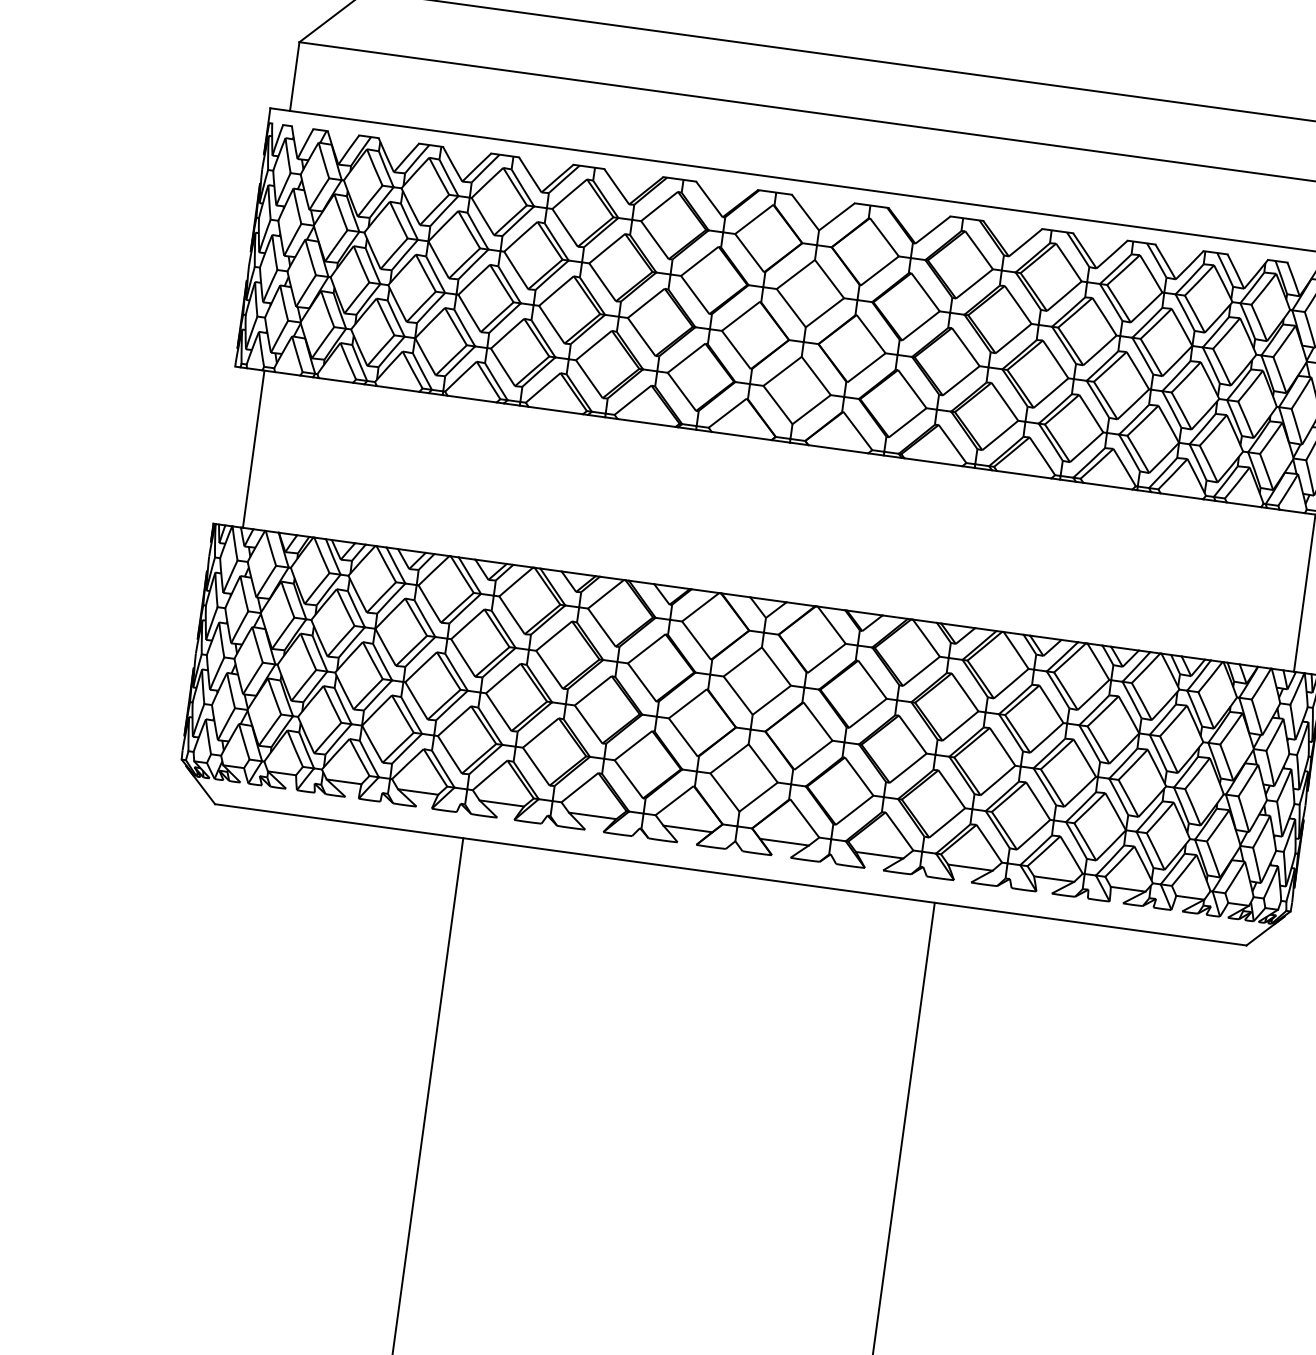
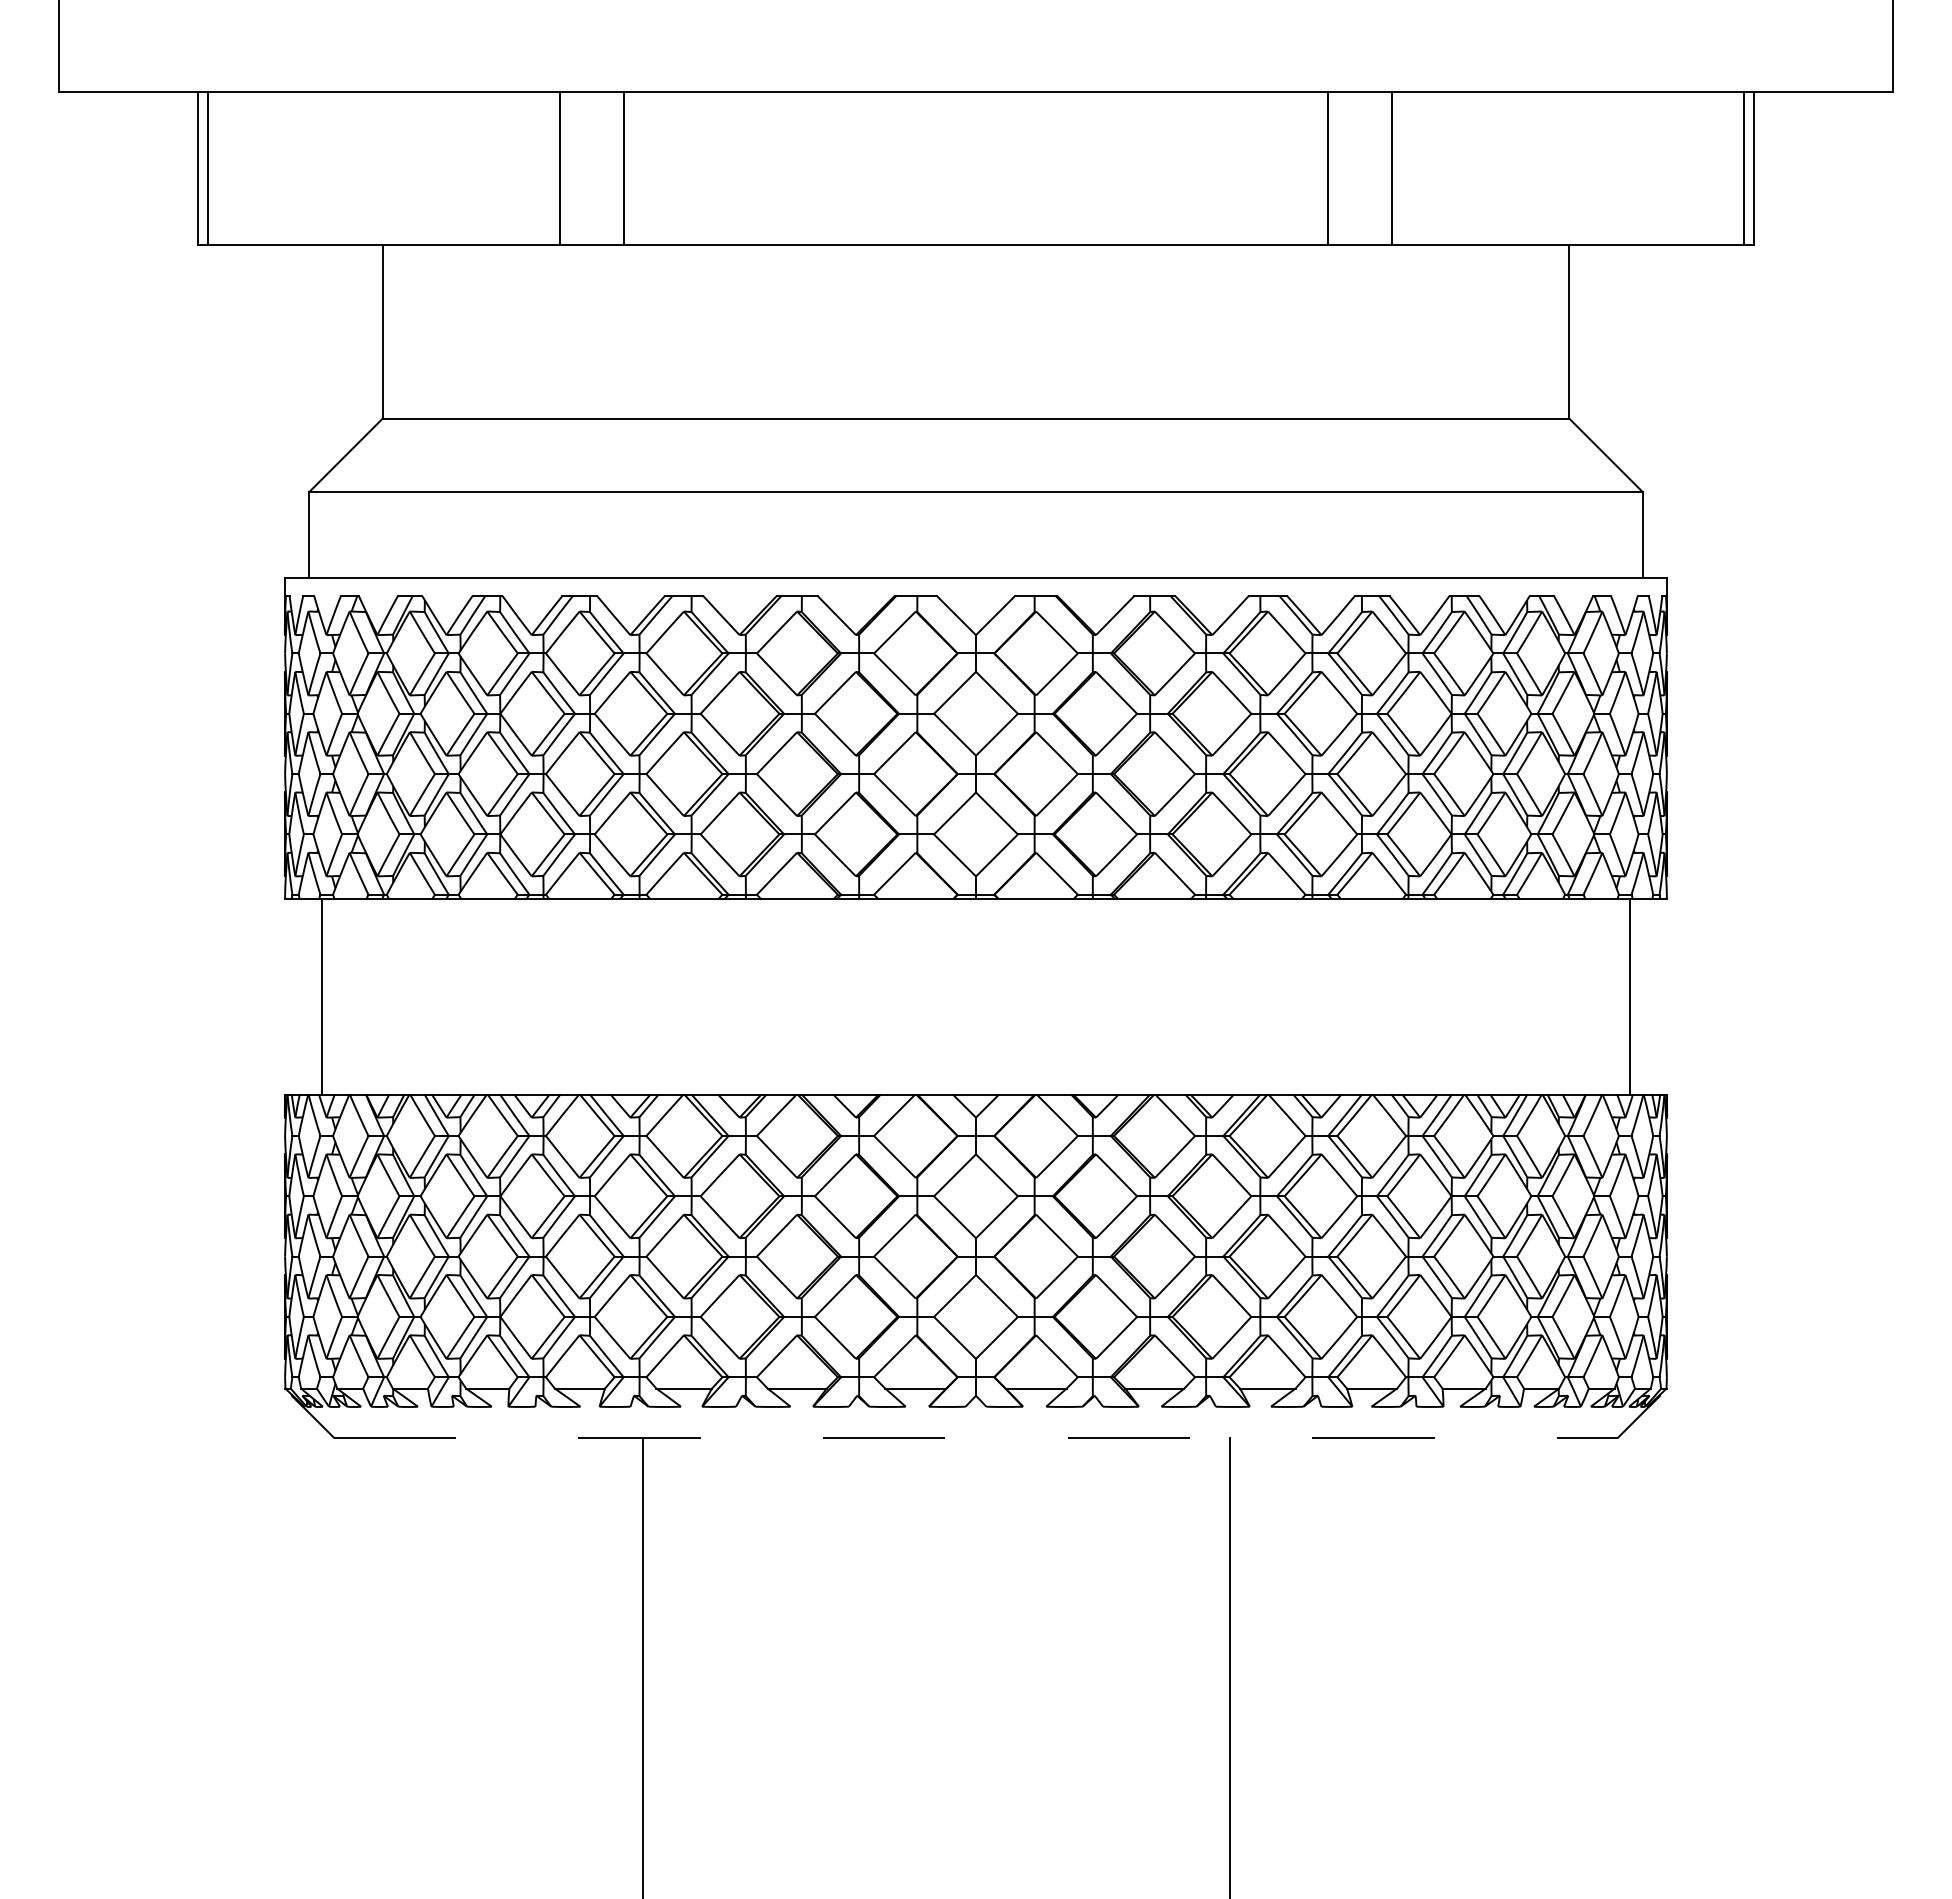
line: (731, 874) -> (976, 1437), solid -> dashed

